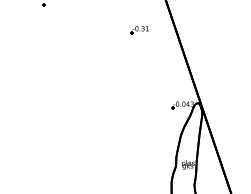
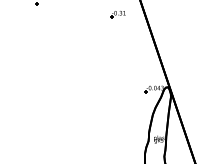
part: (139, 30) -> (117, 14), moved

